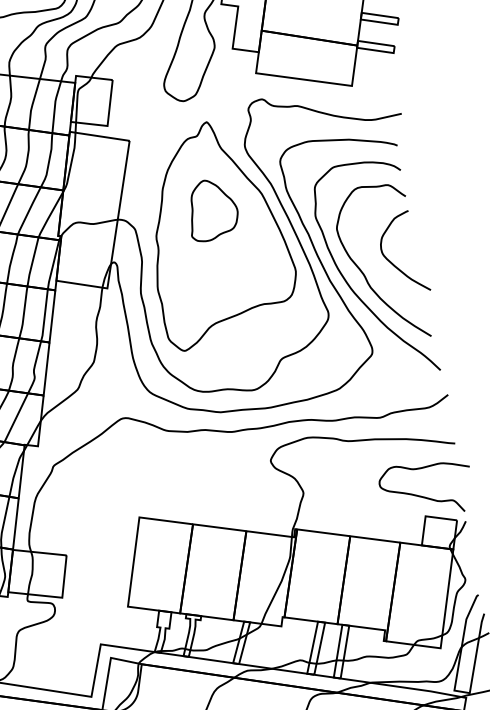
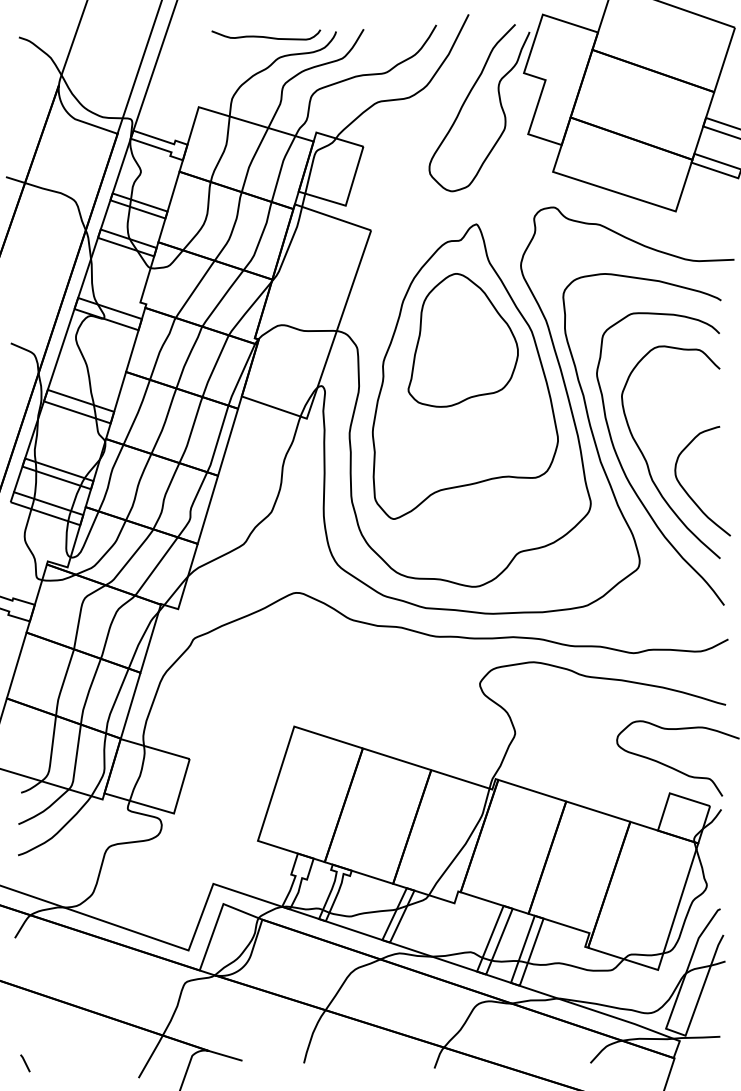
part: (211, 209) -> (462, 340), size x1.67
curve: (394, 265) -> (689, 494), moved

